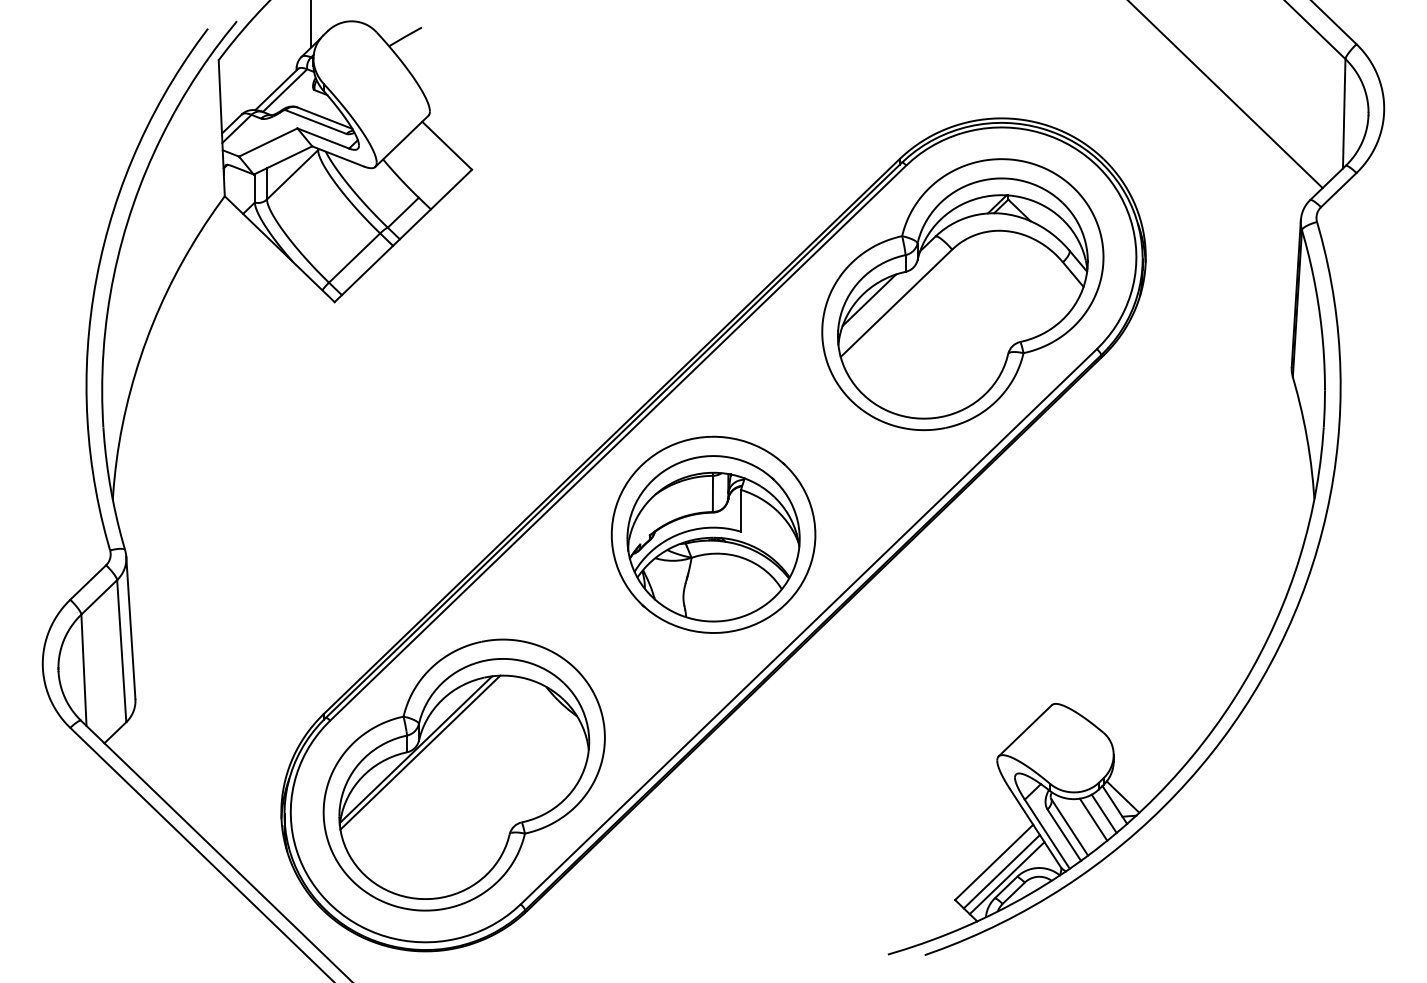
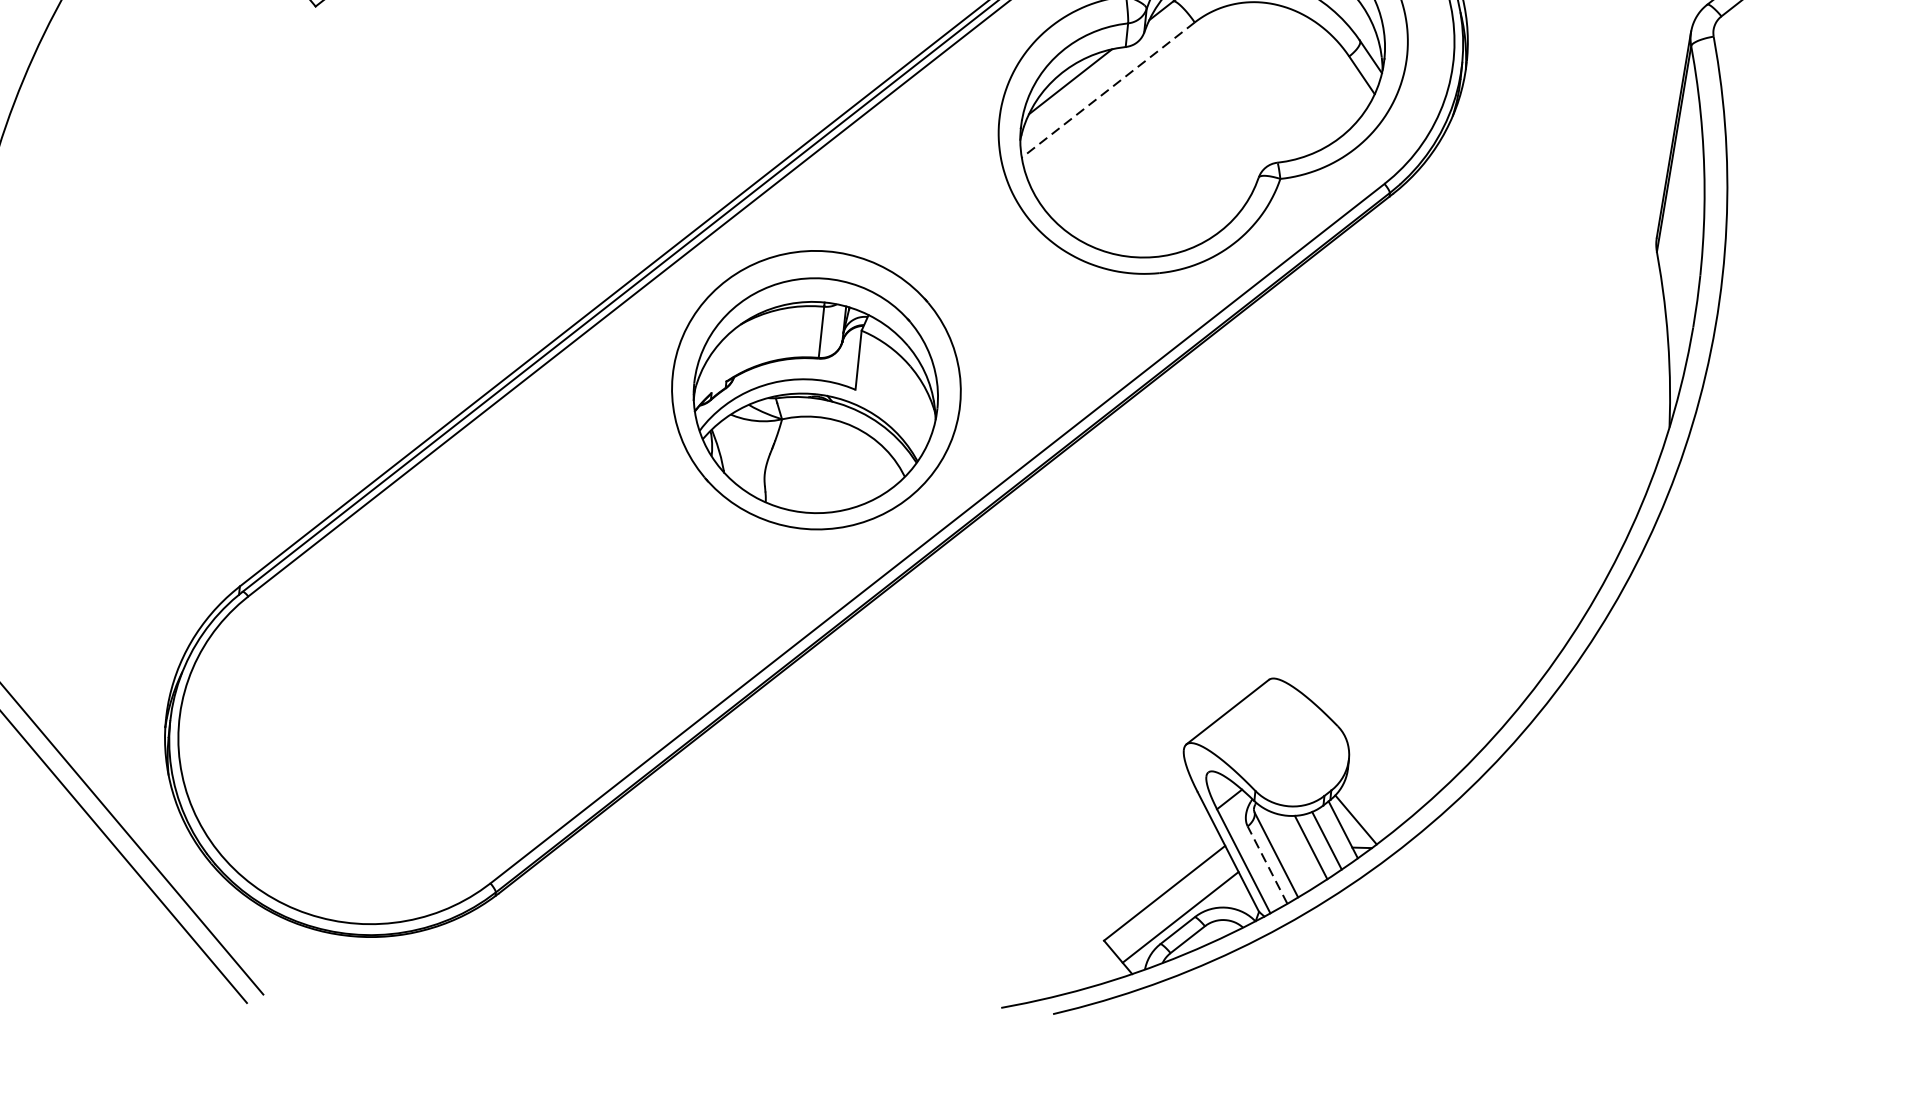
line: (896, 303) -> (1108, 90), solid -> dashed
part: (463, 774) -> (428, 691), removed
line: (1064, 835) -> (1267, 865), solid -> dashed
line: (1001, 871) -> (1173, 907), removed

